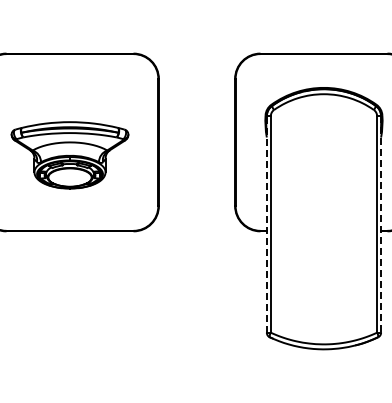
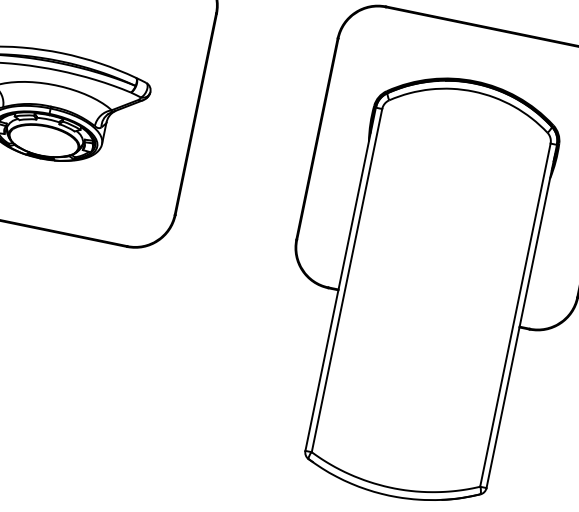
line: (266, 223) -> (340, 277), dashed -> solid
line: (381, 224) -> (522, 316), dashed -> solid

